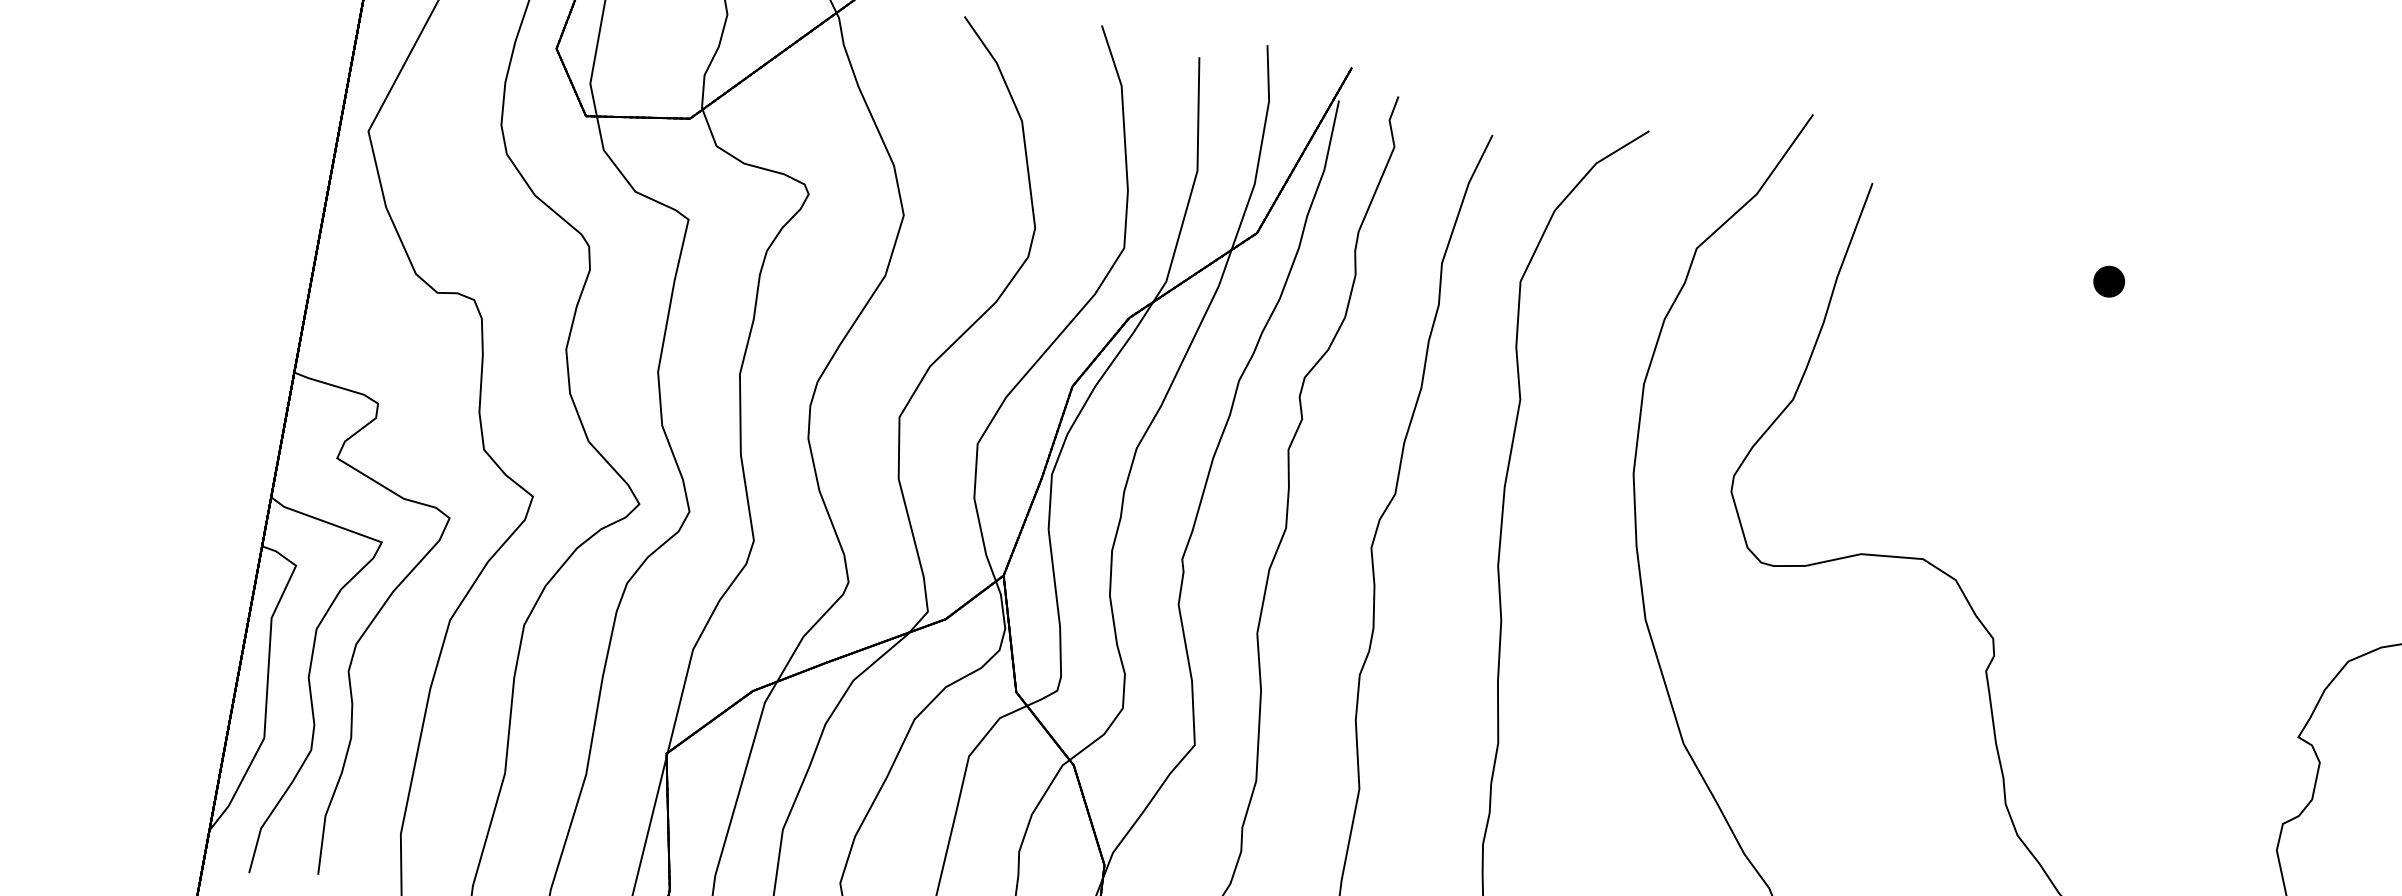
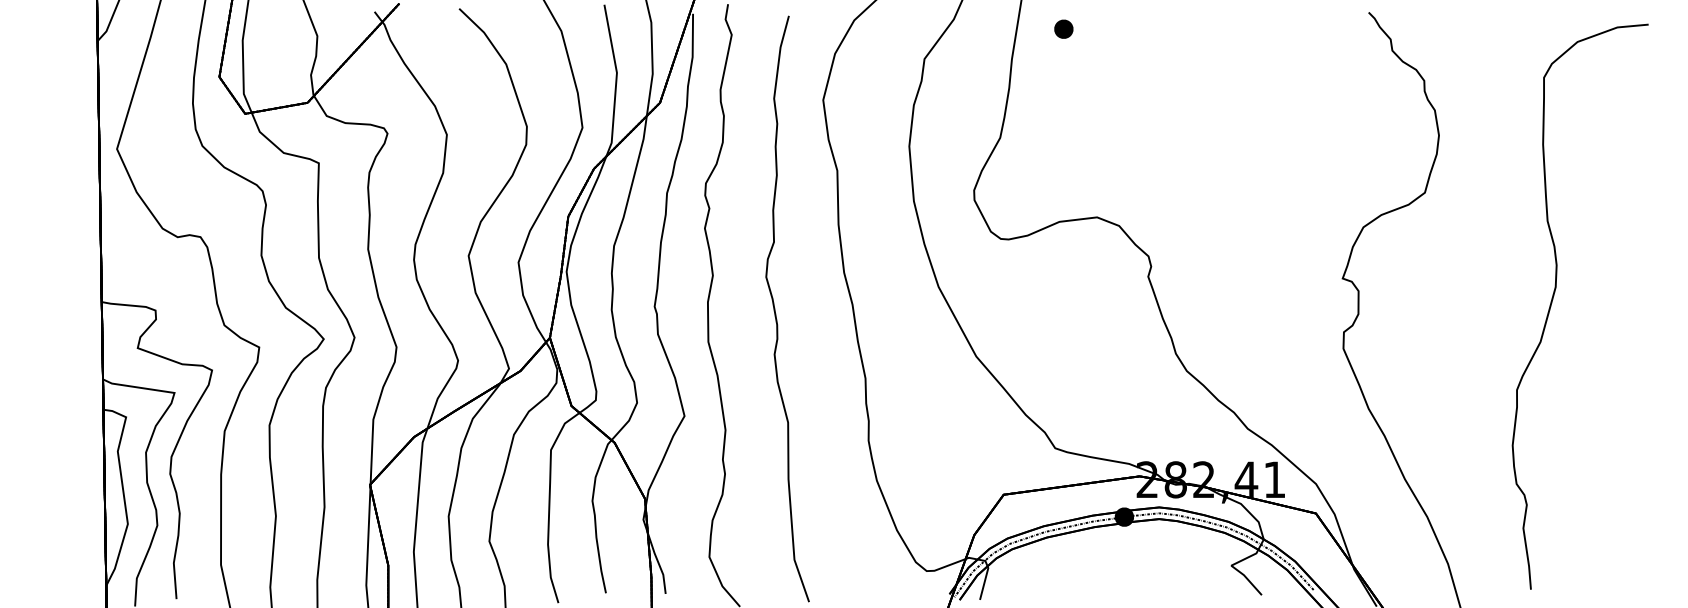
part: (2108, 280) -> (1063, 28), moved

